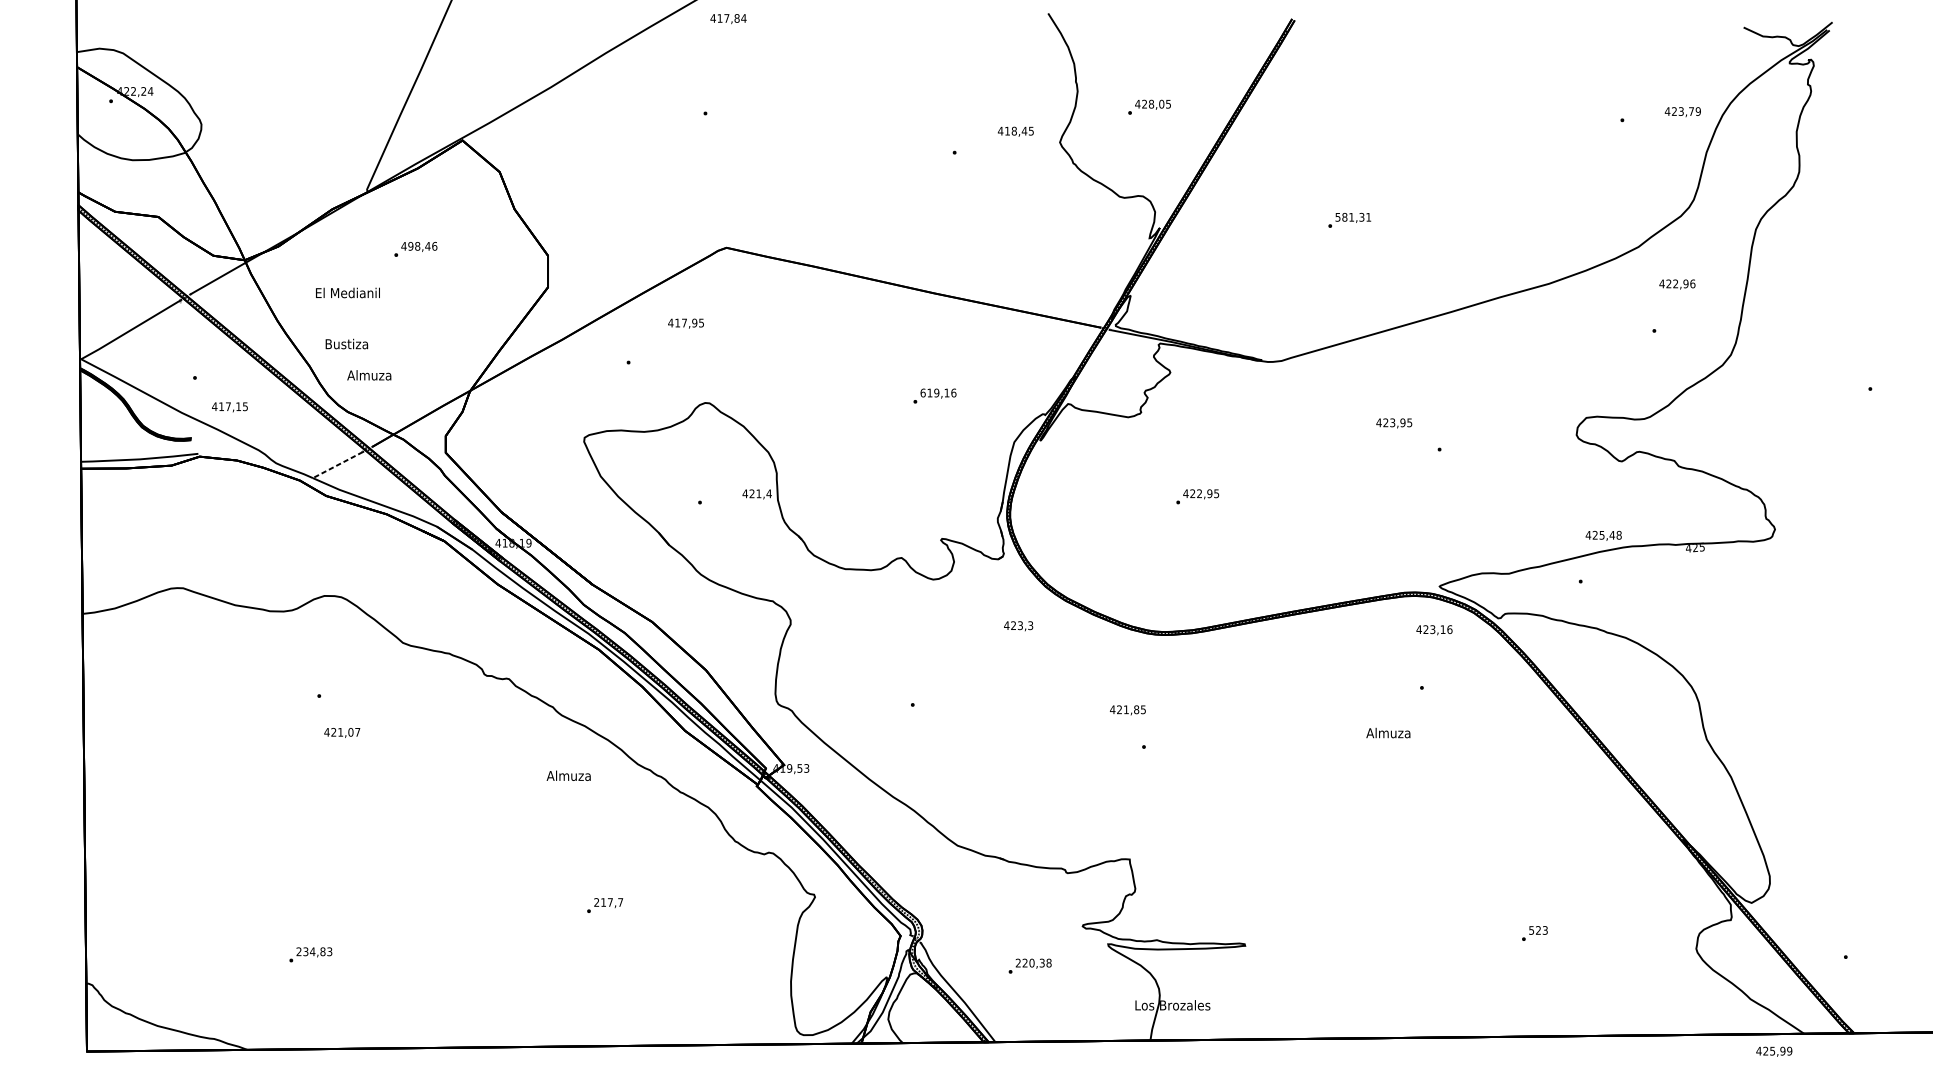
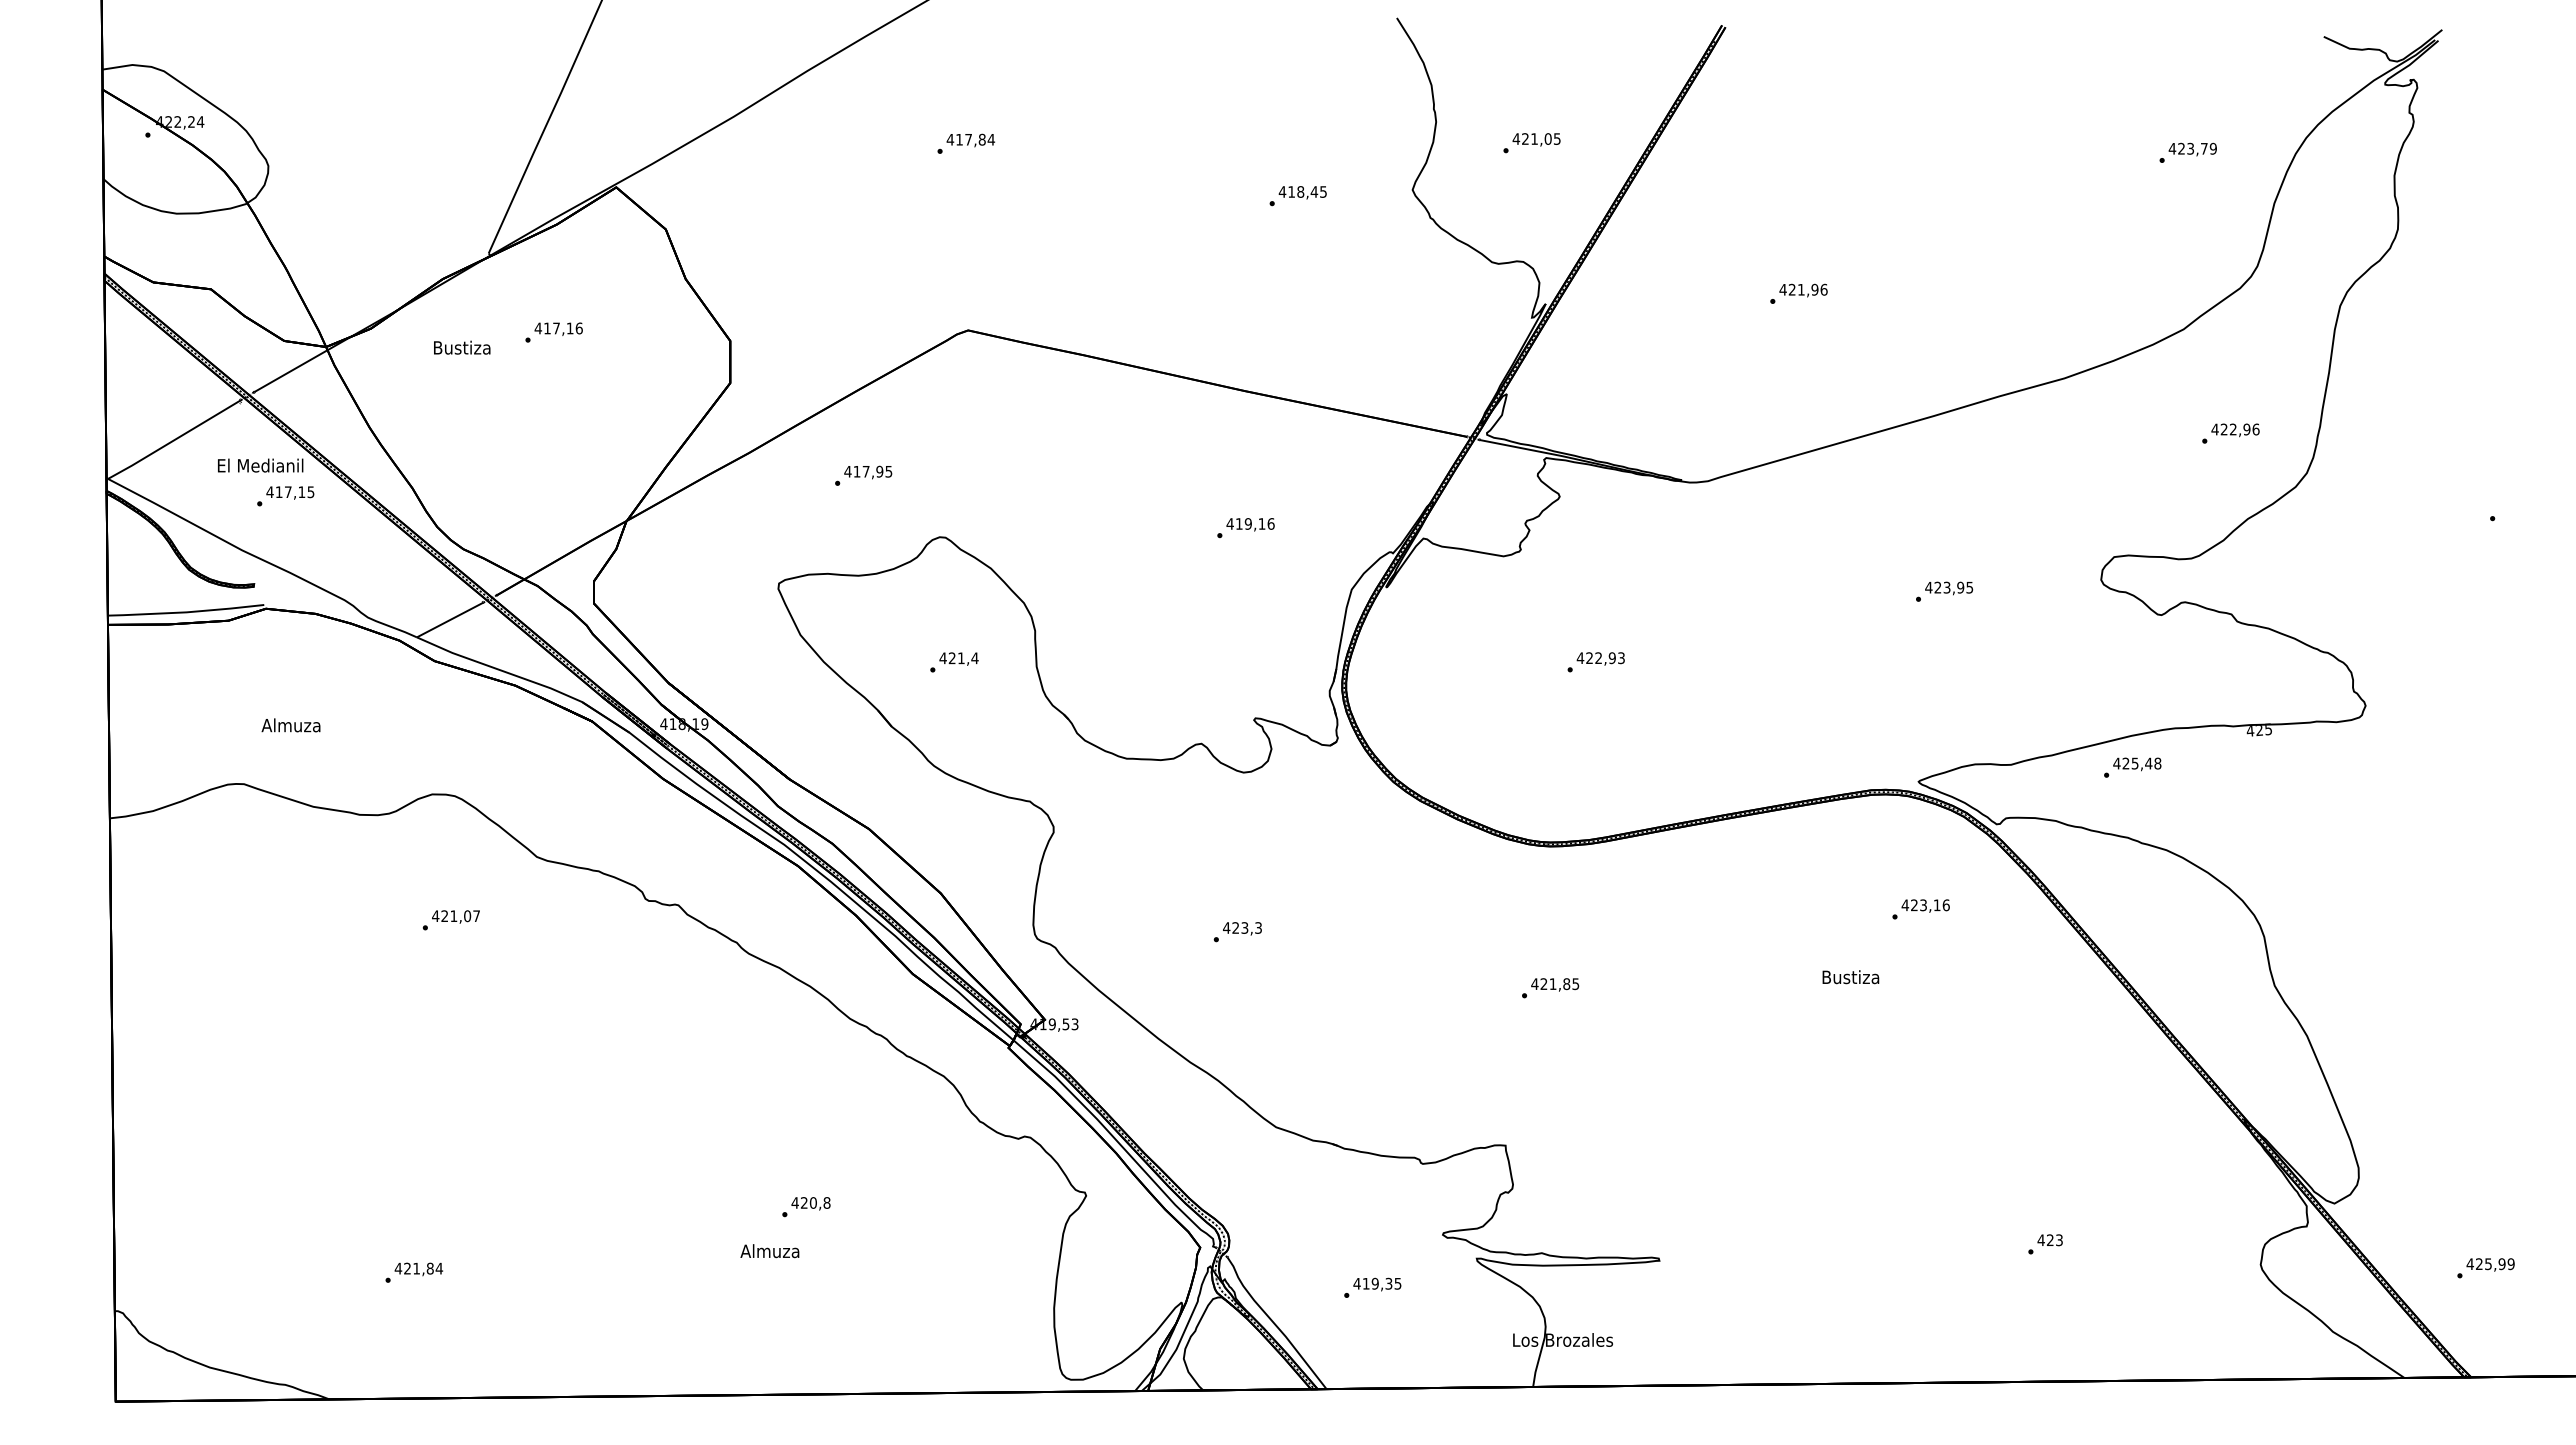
text: (728, 19) -> (970, 140), moved
text: (1151, 103) -> (1534, 138), 428,05 -> 421,05
text: (1682, 112) -> (2192, 149), moved
text: (1015, 131) -> (1302, 192), moved
text: (1353, 217) -> (1803, 289), 581,31 -> 421,96
text: (419, 246) -> (558, 328), 498,46 -> 417,16
text: (1677, 284) -> (2235, 430), moved
text: (347, 292) -> (260, 465), moved
text: (686, 323) -> (868, 472), moved
text: (347, 343) -> (462, 347), moved
text: (368, 375) -> (290, 725), moved
text: (922, 392) -> (1229, 523), 619,16 -> 419,16
text: (230, 406) -> (290, 492), moved
text: (1394, 423) -> (1949, 588), moved
line: (338, 465) -> (450, 620), dashed -> solid
text: (756, 493) -> (958, 658), moved
text: (1216, 493) -> (1621, 657), 422,95 -> 422,93
text: (1603, 535) -> (2137, 764), moved
text: (1018, 626) -> (1242, 928), moved
text: (1434, 629) -> (1925, 905), moved
text: (1128, 710) -> (1555, 984), moved
text: (341, 732) -> (455, 916), moved
text: (1387, 733) -> (1849, 977), Almuza -> Bustiza
text: (568, 776) -> (769, 1251), moved
text: (608, 902) -> (810, 1202), 217,7 -> 420,8
text: (1531, 930) -> (2040, 1240), 523 -> 423
text: (314, 951) -> (418, 1268), 234,83 -> 421,84
text: (1033, 962) -> (1377, 1283), 220,38 -> 419,35
text: (1774, 1051) -> (2490, 1264), moved

